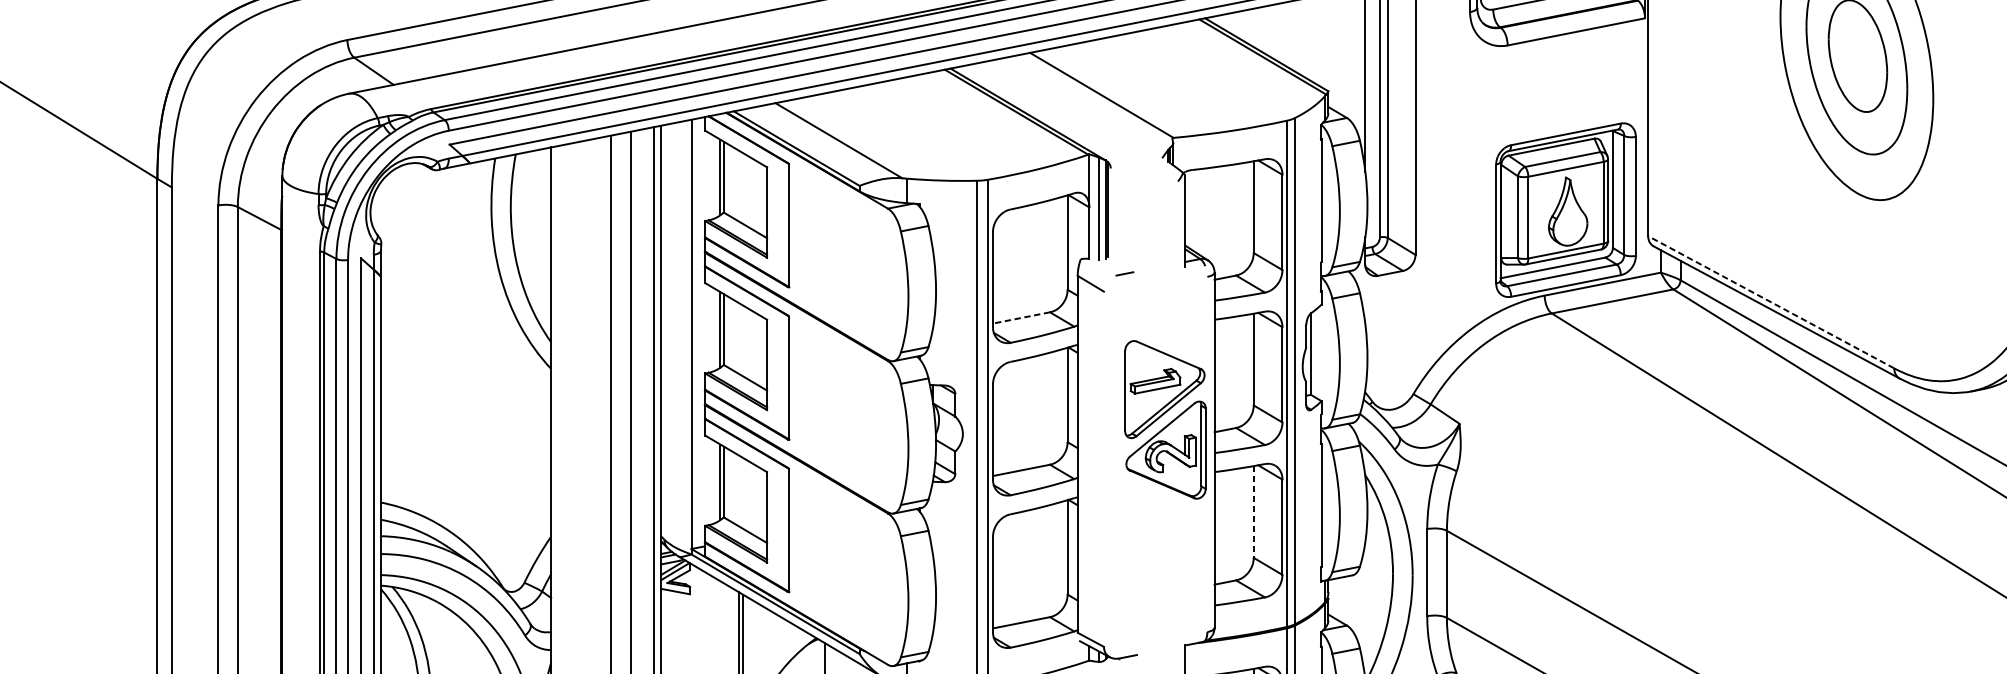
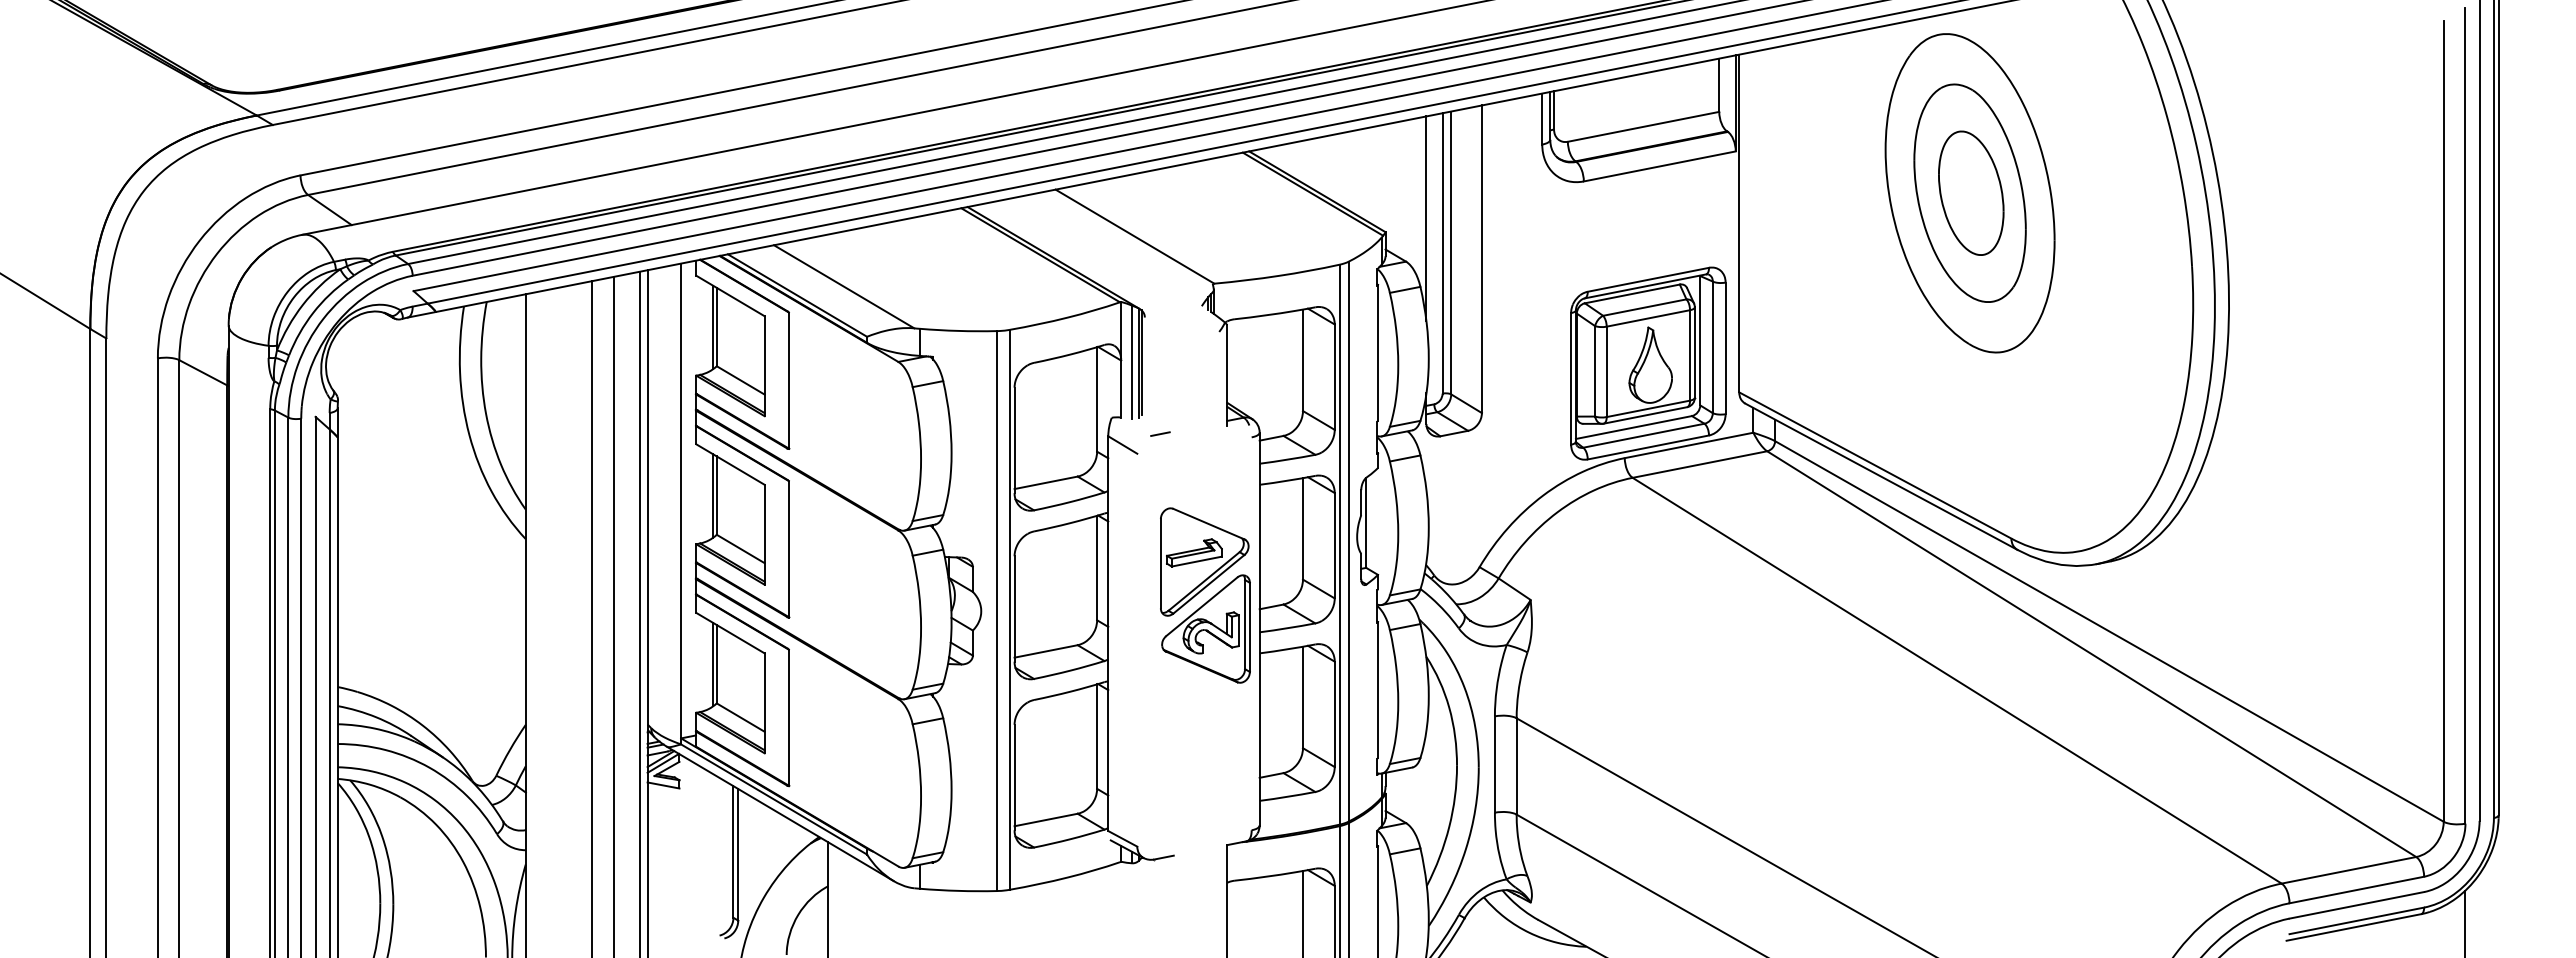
line: (1770, 302) -> (1874, 465), dashed -> solid
line: (1020, 317) -> (1045, 482), dashed -> solid
line: (1253, 512) -> (1302, 697), dashed -> solid

